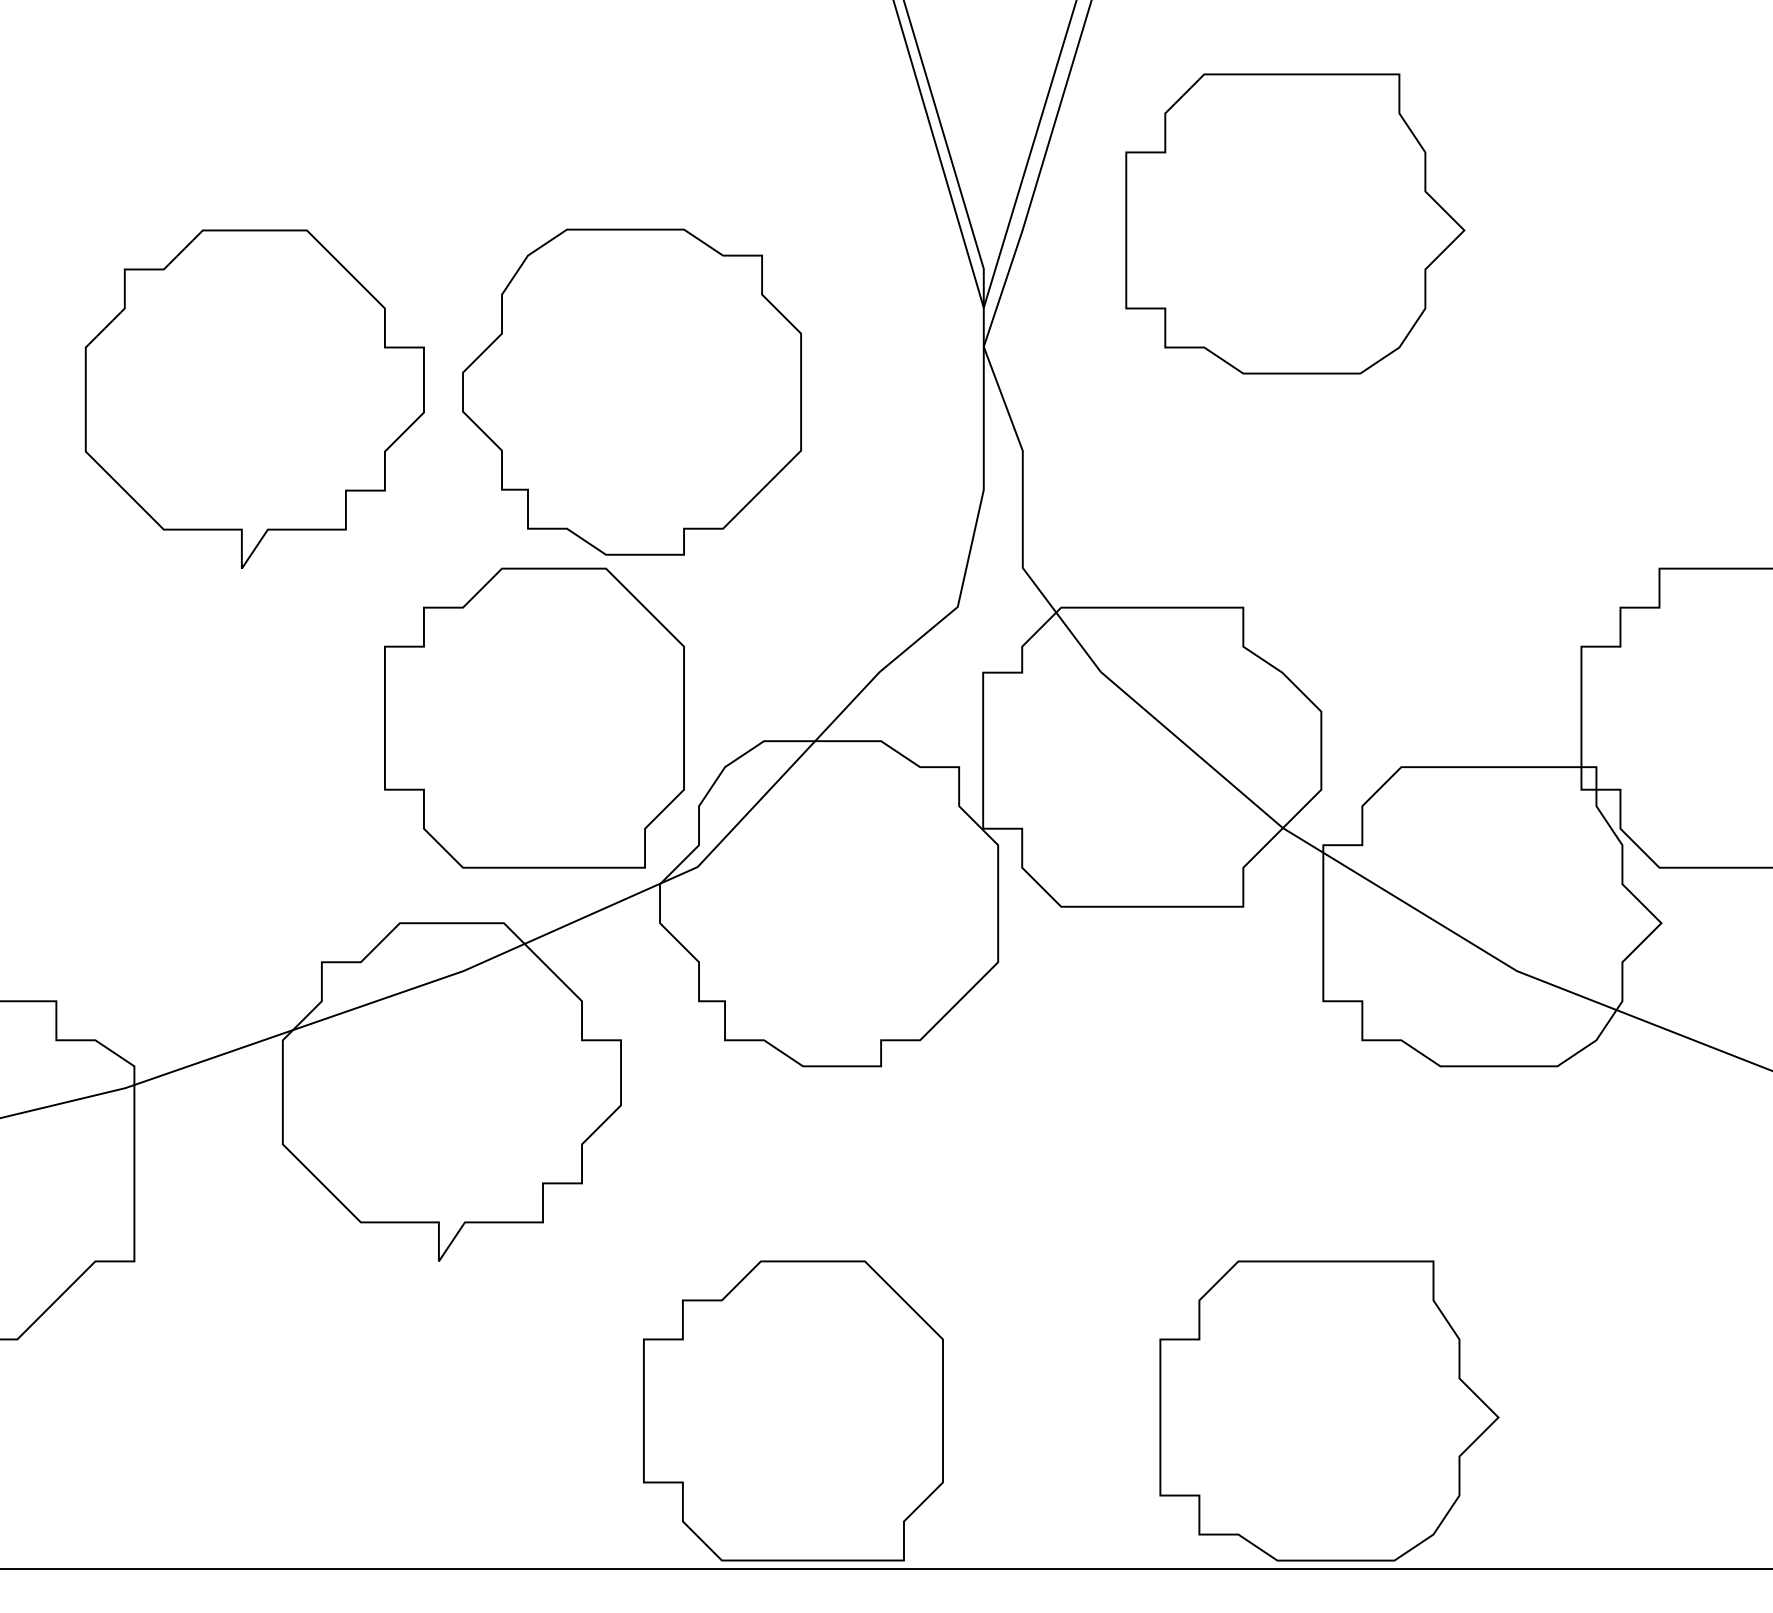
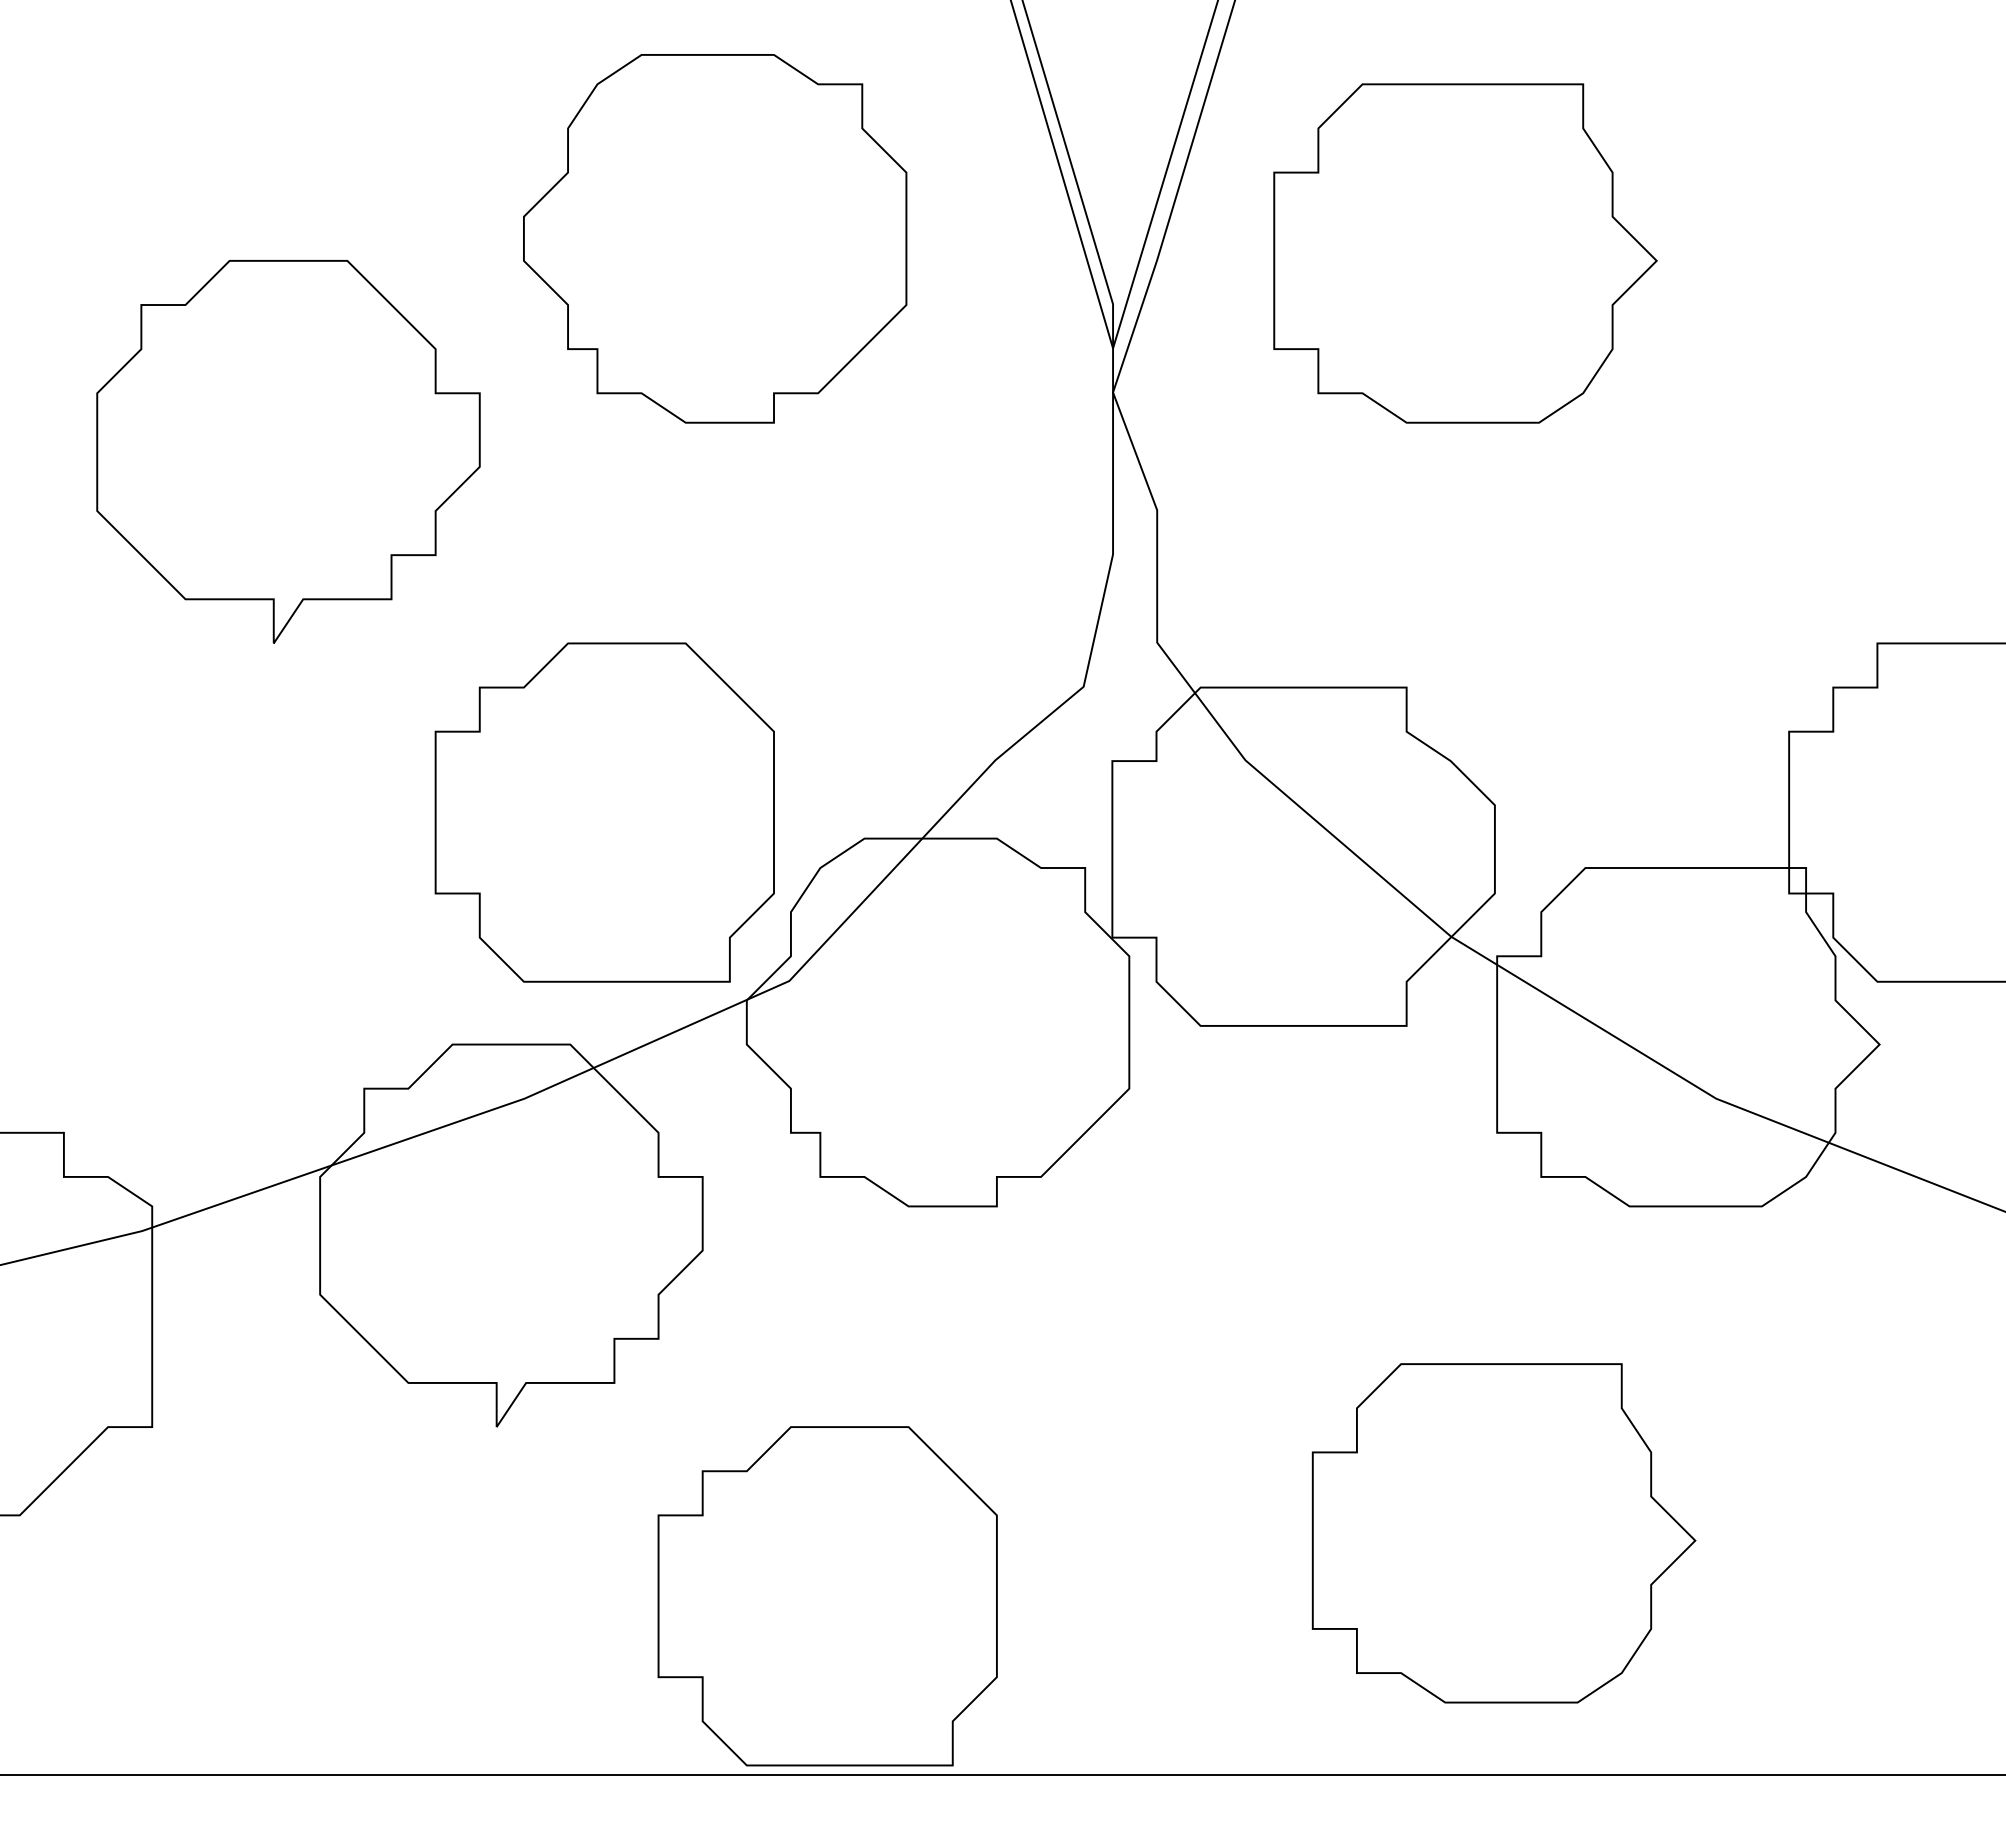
part: (632, 391) -> (715, 238), moved
part: (793, 1411) -> (827, 1596), moved
part: (1328, 1411) -> (1503, 1533), moved

